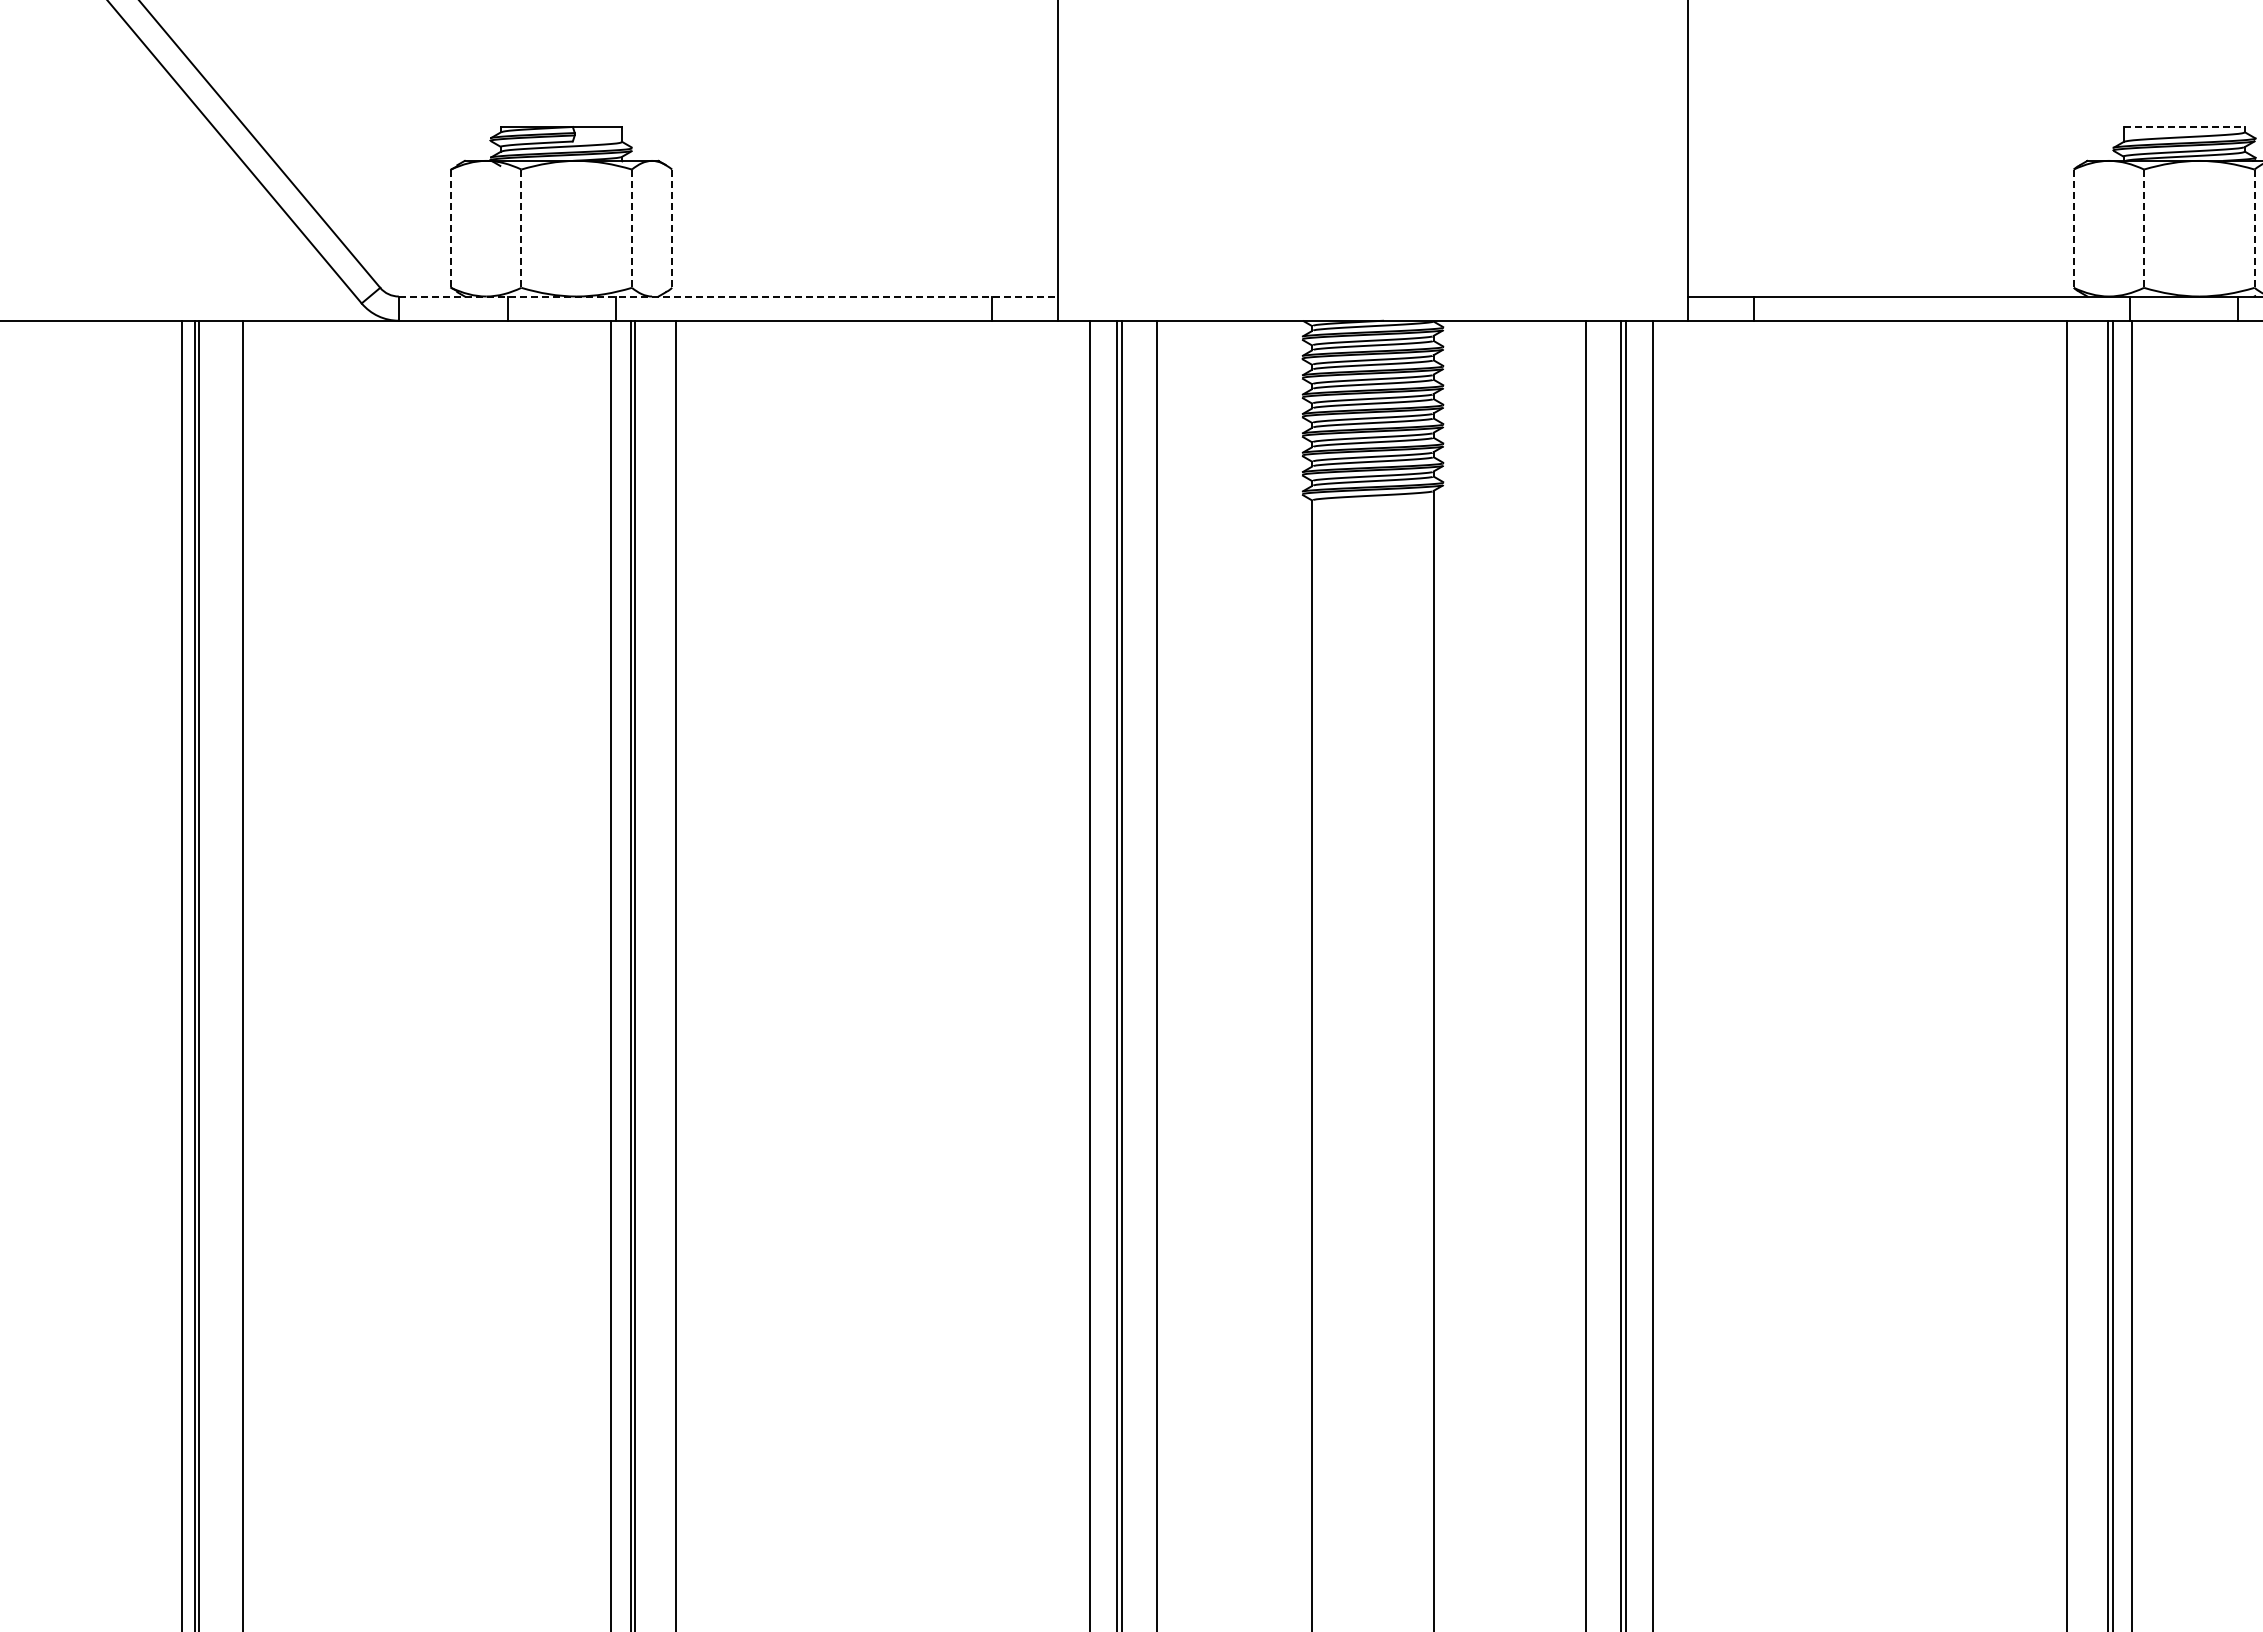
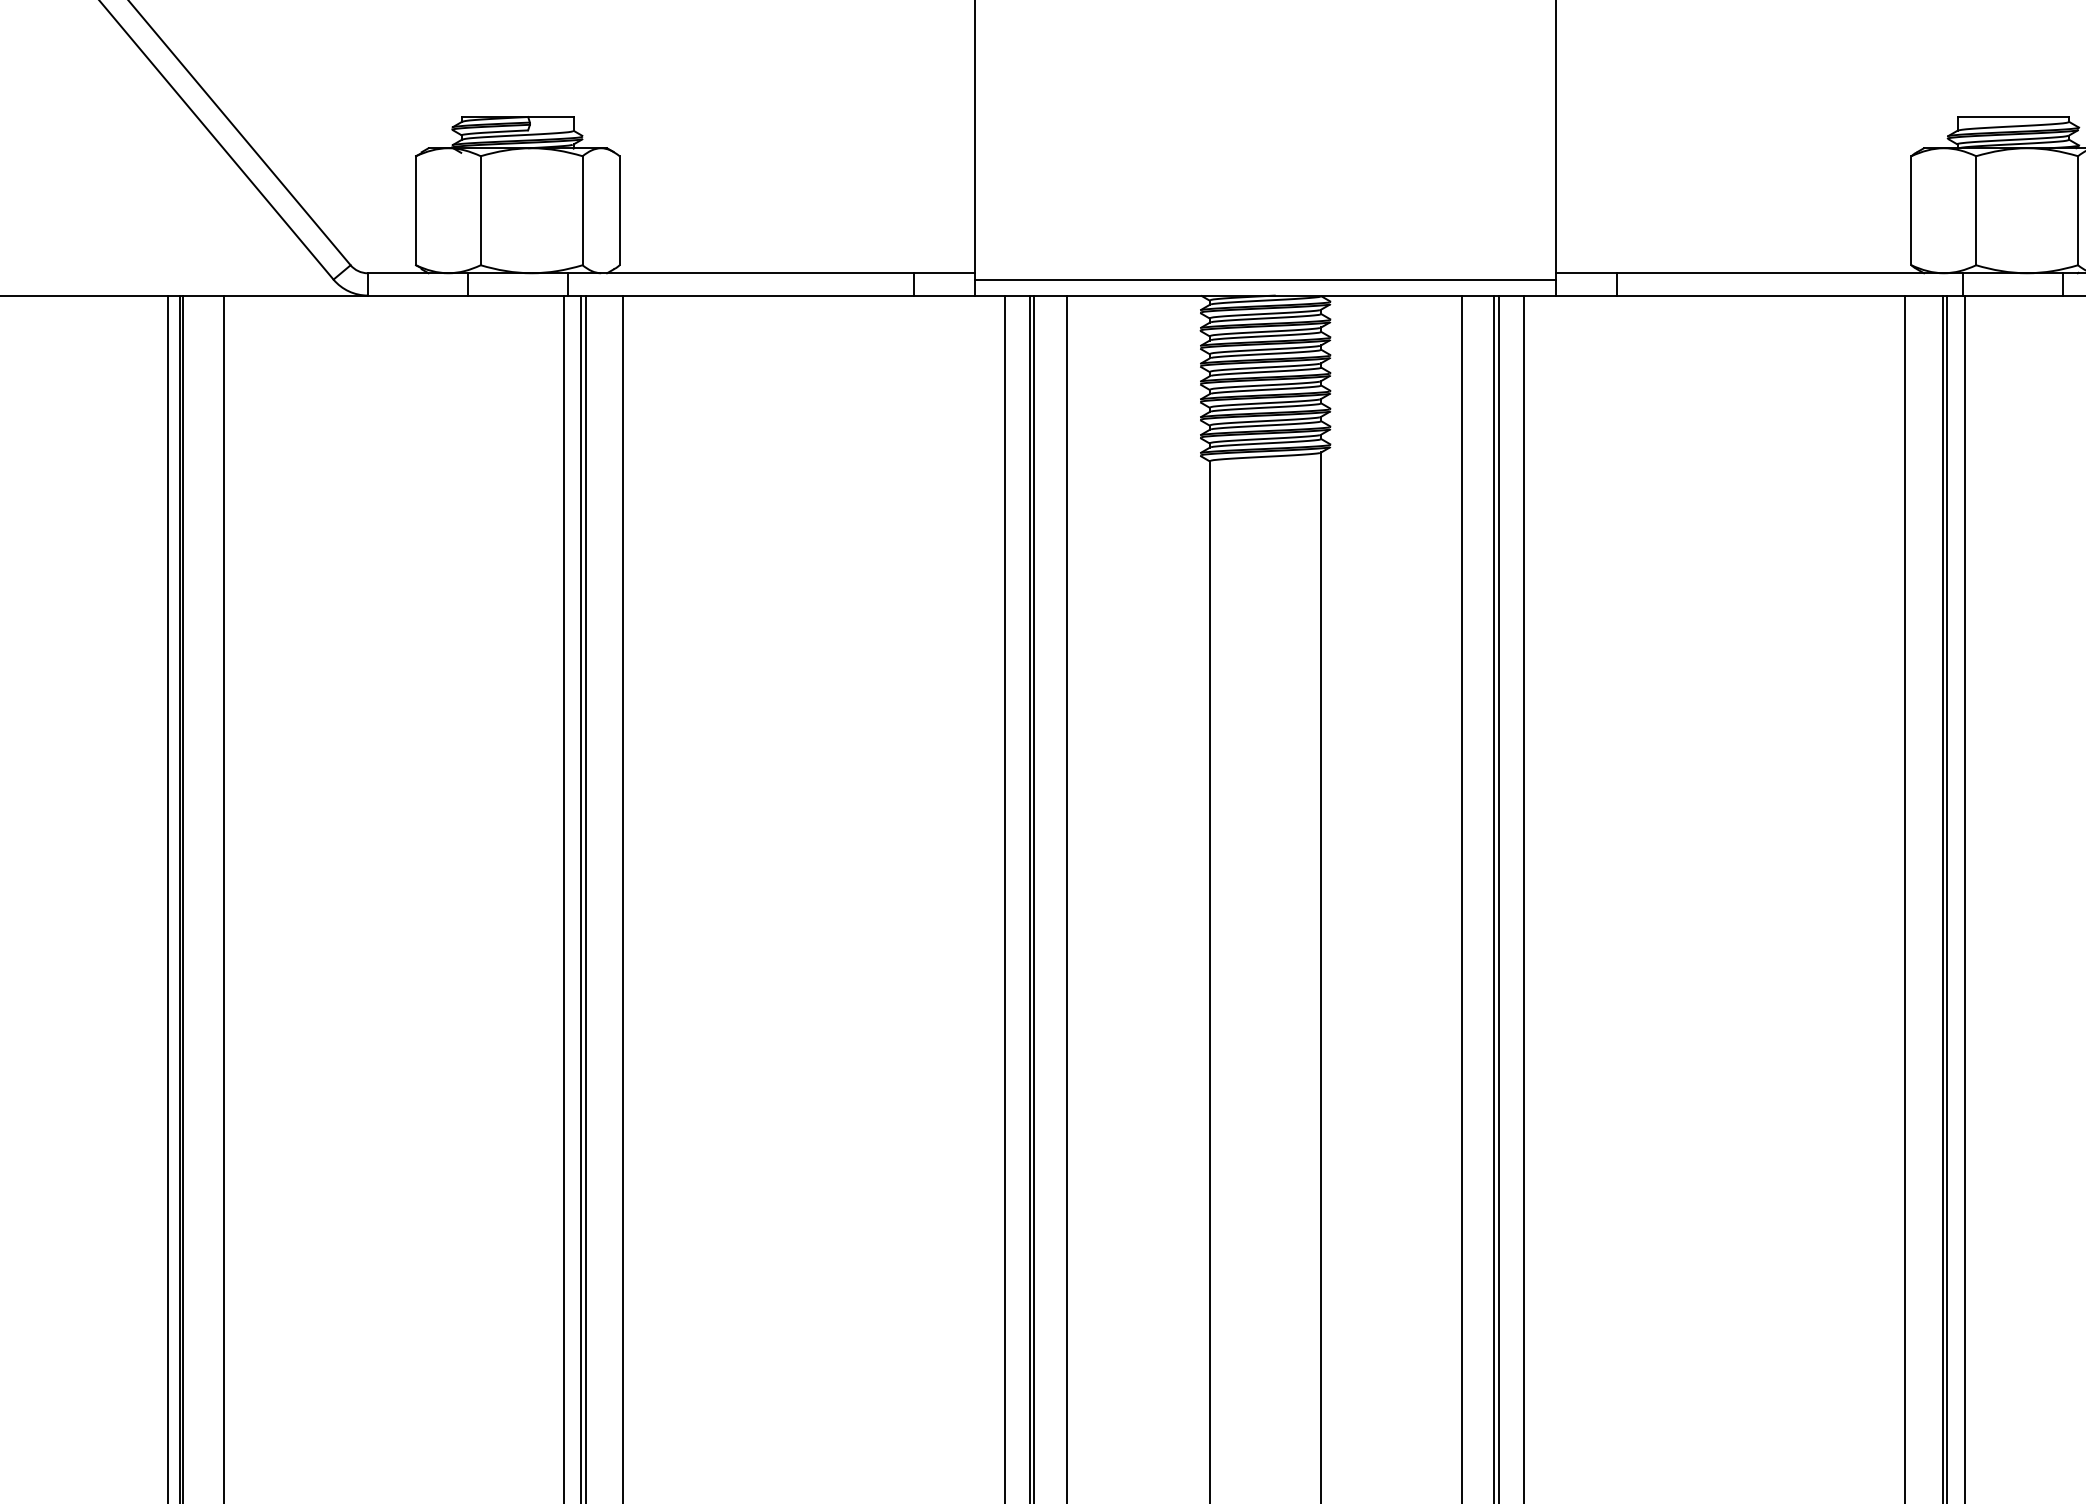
line: (2184, 127) -> (2013, 117), dashed -> solid
line: (451, 229) -> (416, 211), dashed -> solid
line: (521, 229) -> (480, 211), dashed -> solid
line: (631, 229) -> (582, 211), dashed -> solid
line: (672, 229) -> (619, 211), dashed -> solid
line: (2073, 229) -> (1911, 211), dashed -> solid
line: (2144, 229) -> (1976, 211), dashed -> solid
line: (2254, 229) -> (2077, 211), dashed -> solid
line: (728, 296) -> (671, 273), dashed -> solid
line: (1372, 303) -> (1265, 279), added

